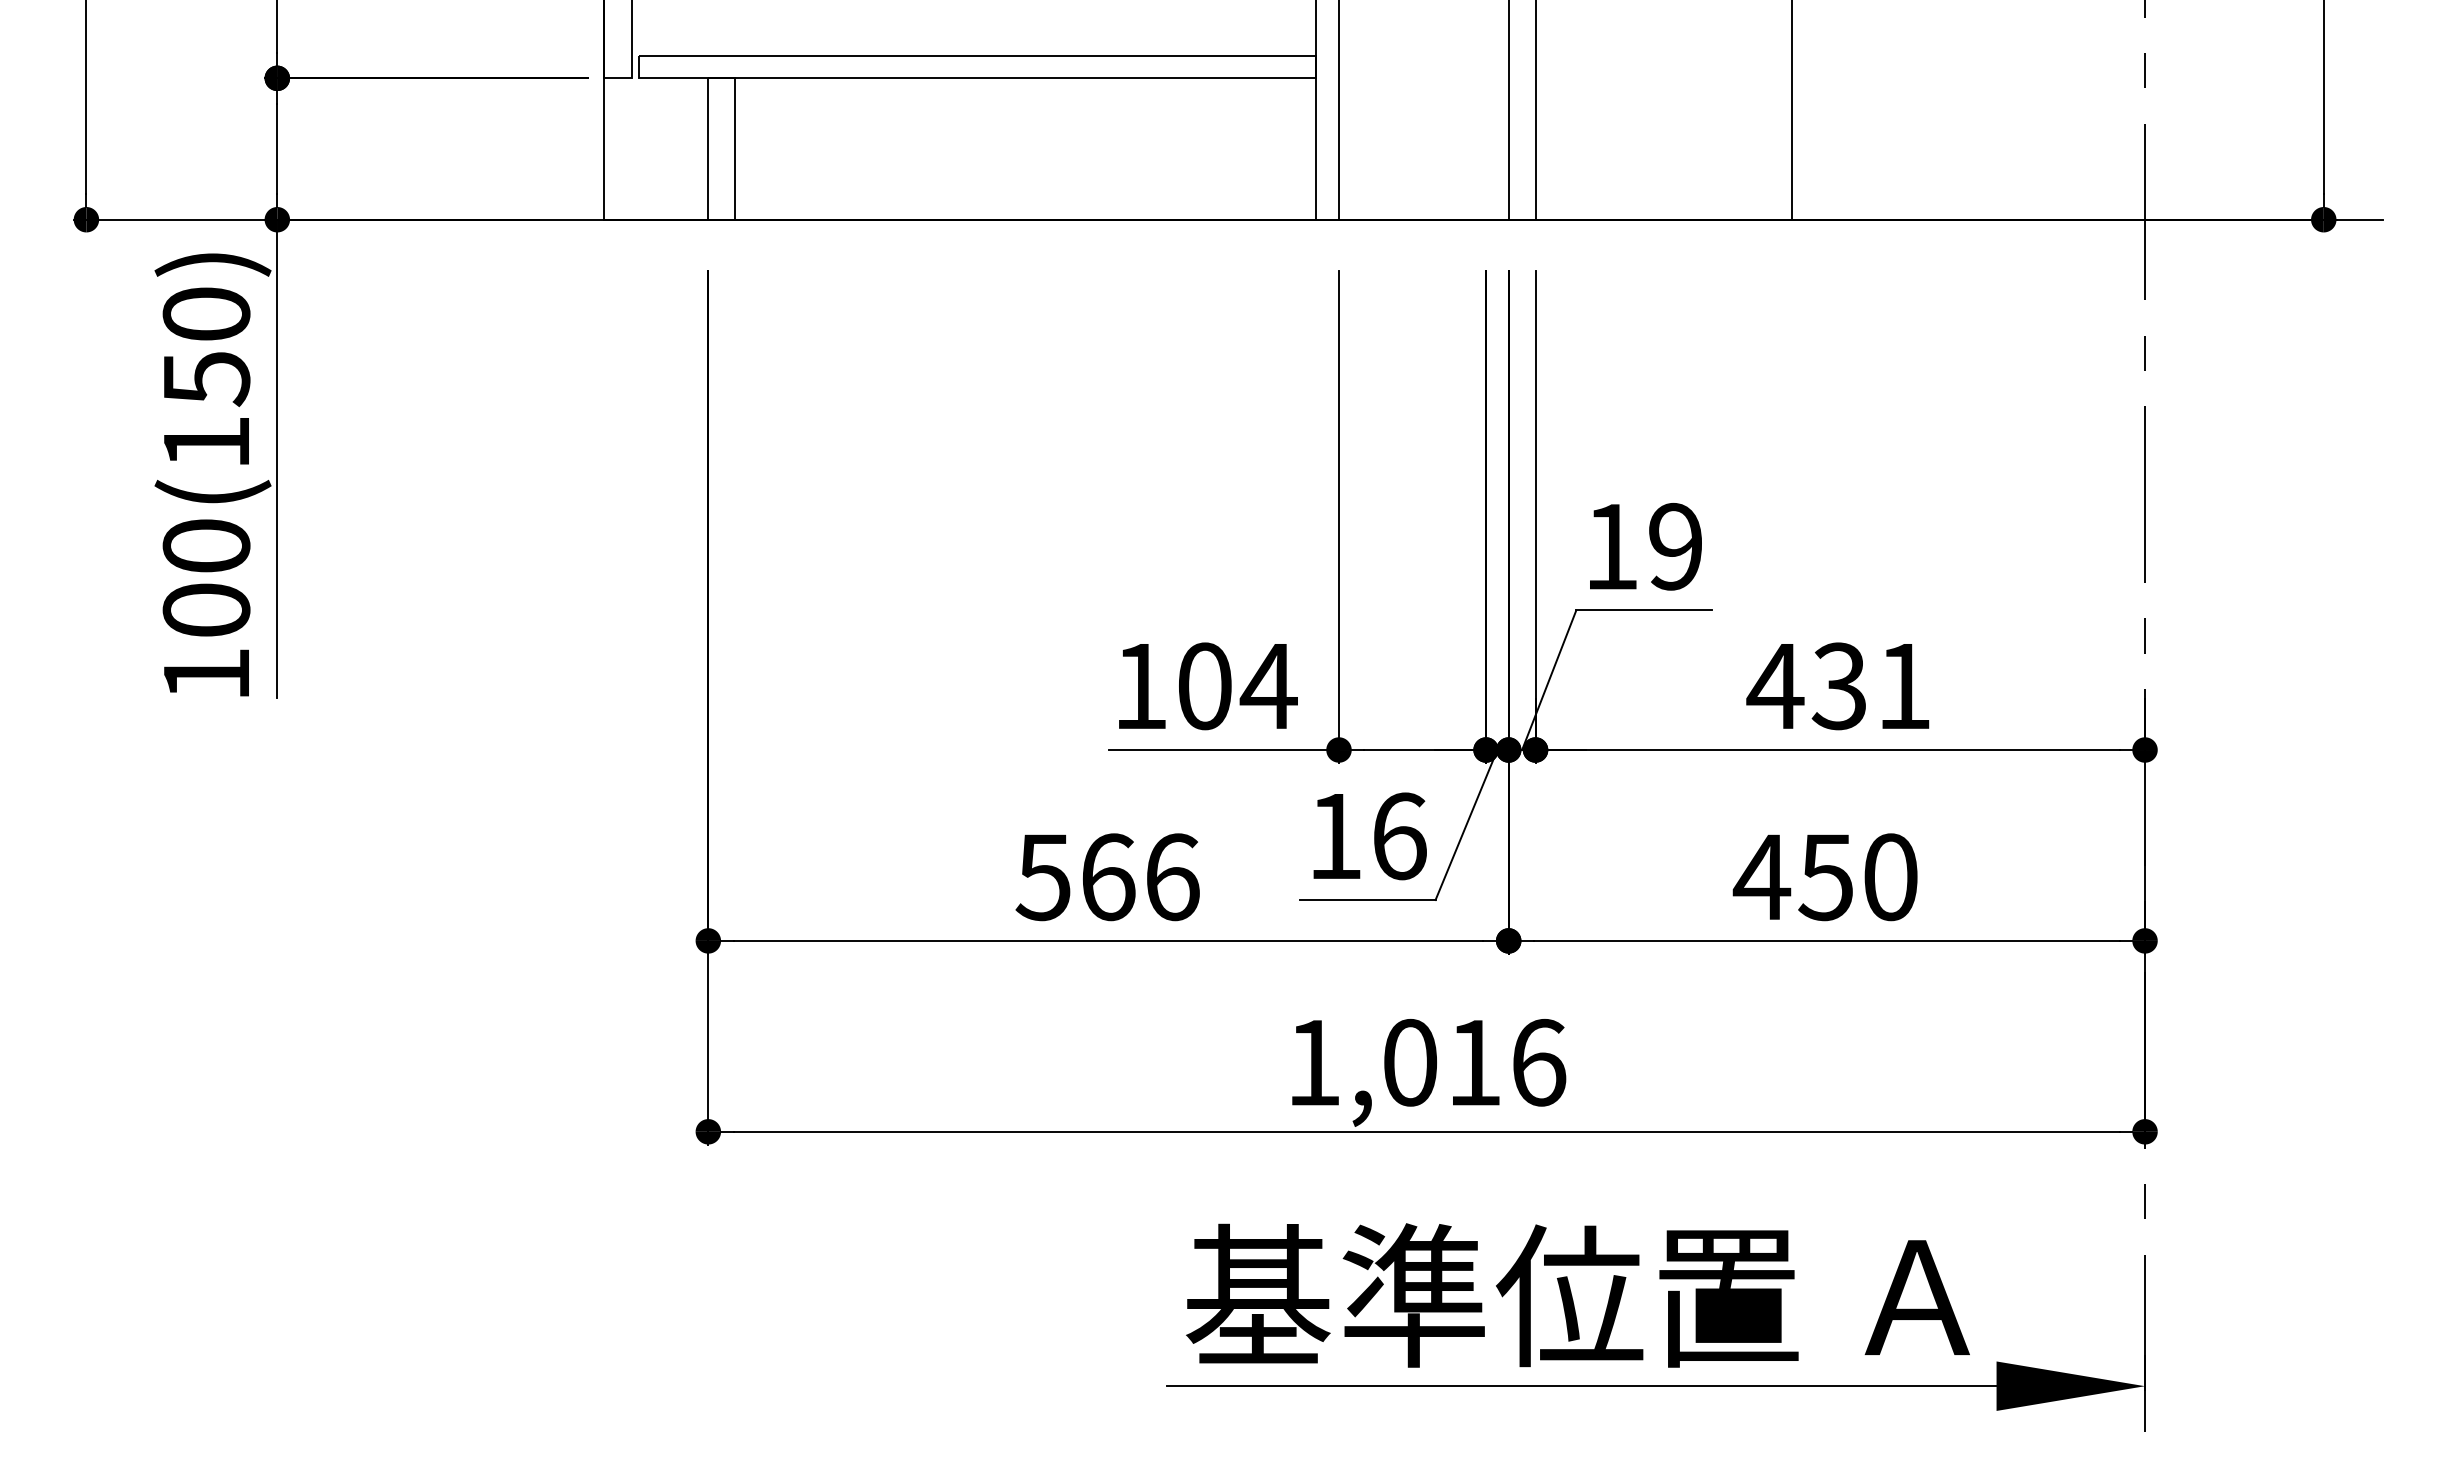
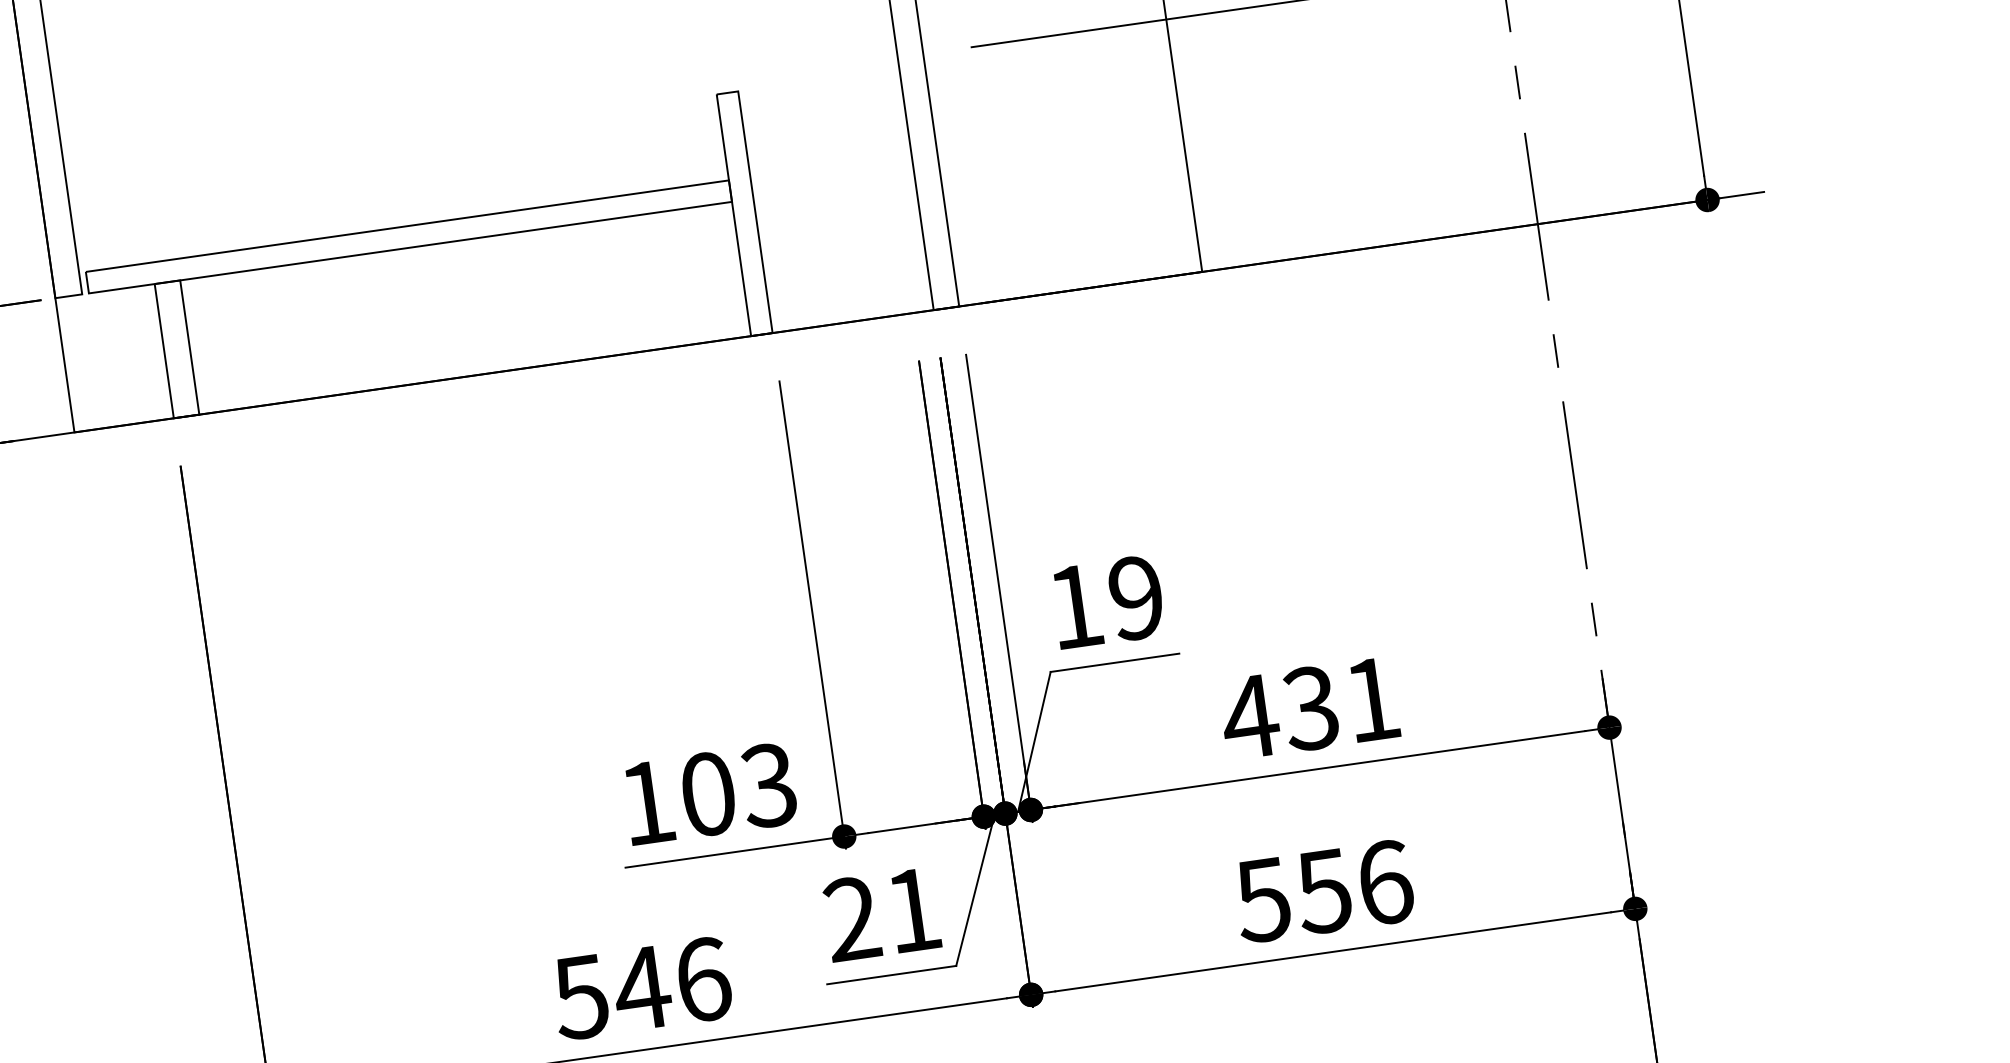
text: (1268, 686) -> (768, 785), 104 -> 103
text: (1367, 836) -> (882, 914), 16 -> 21
text: (1107, 877) -> (641, 988), 566 -> 546
text: (1825, 877) -> (1323, 891), 450 -> 556

